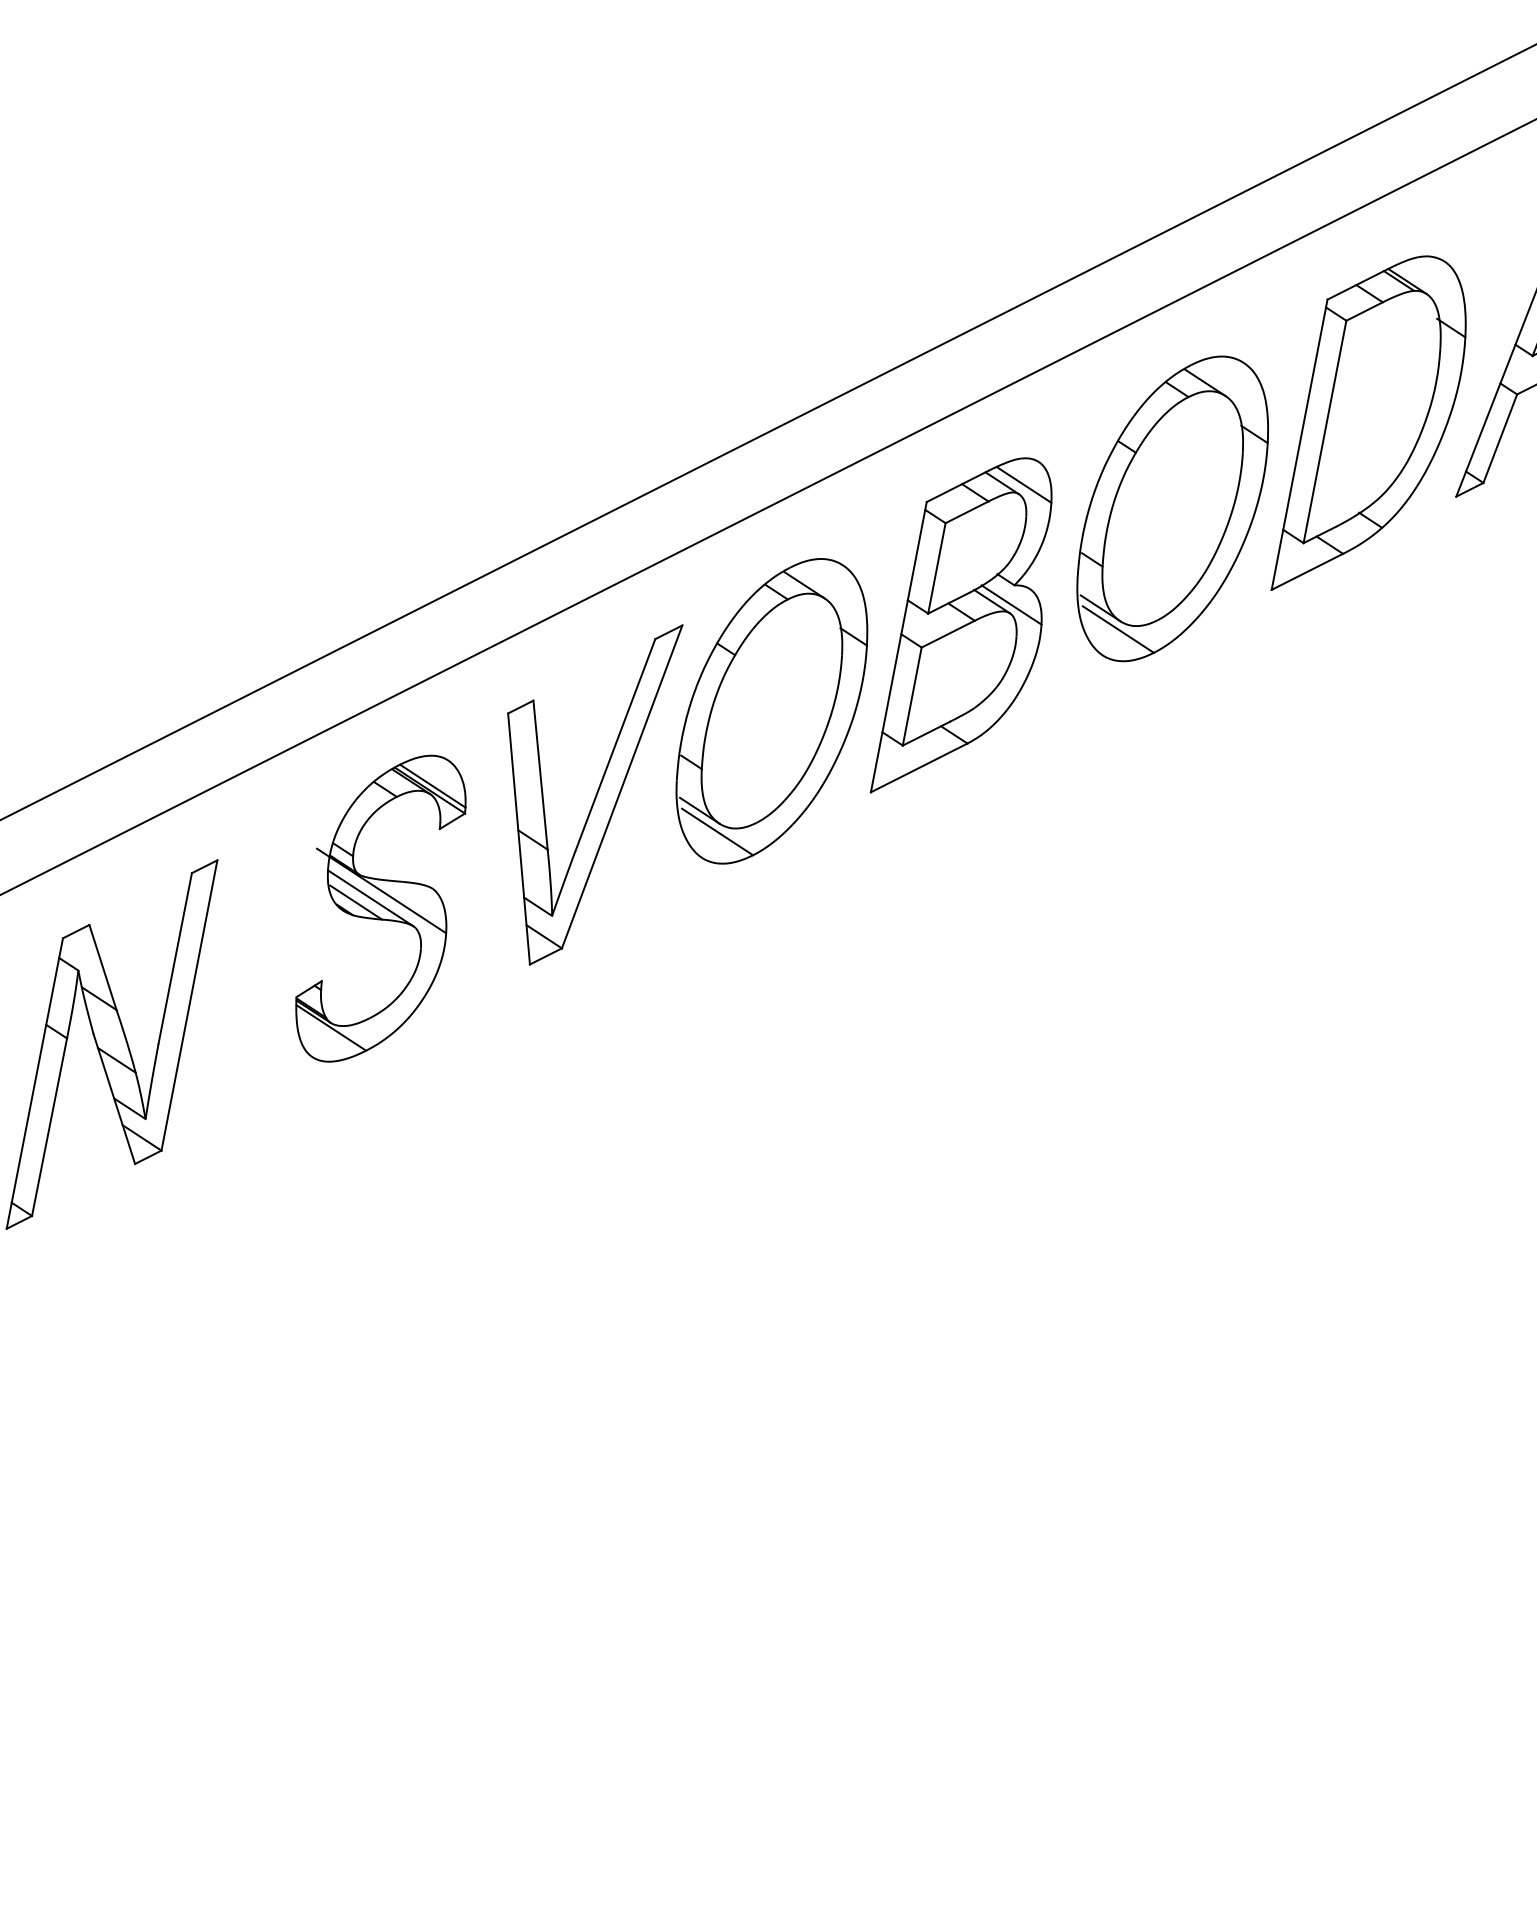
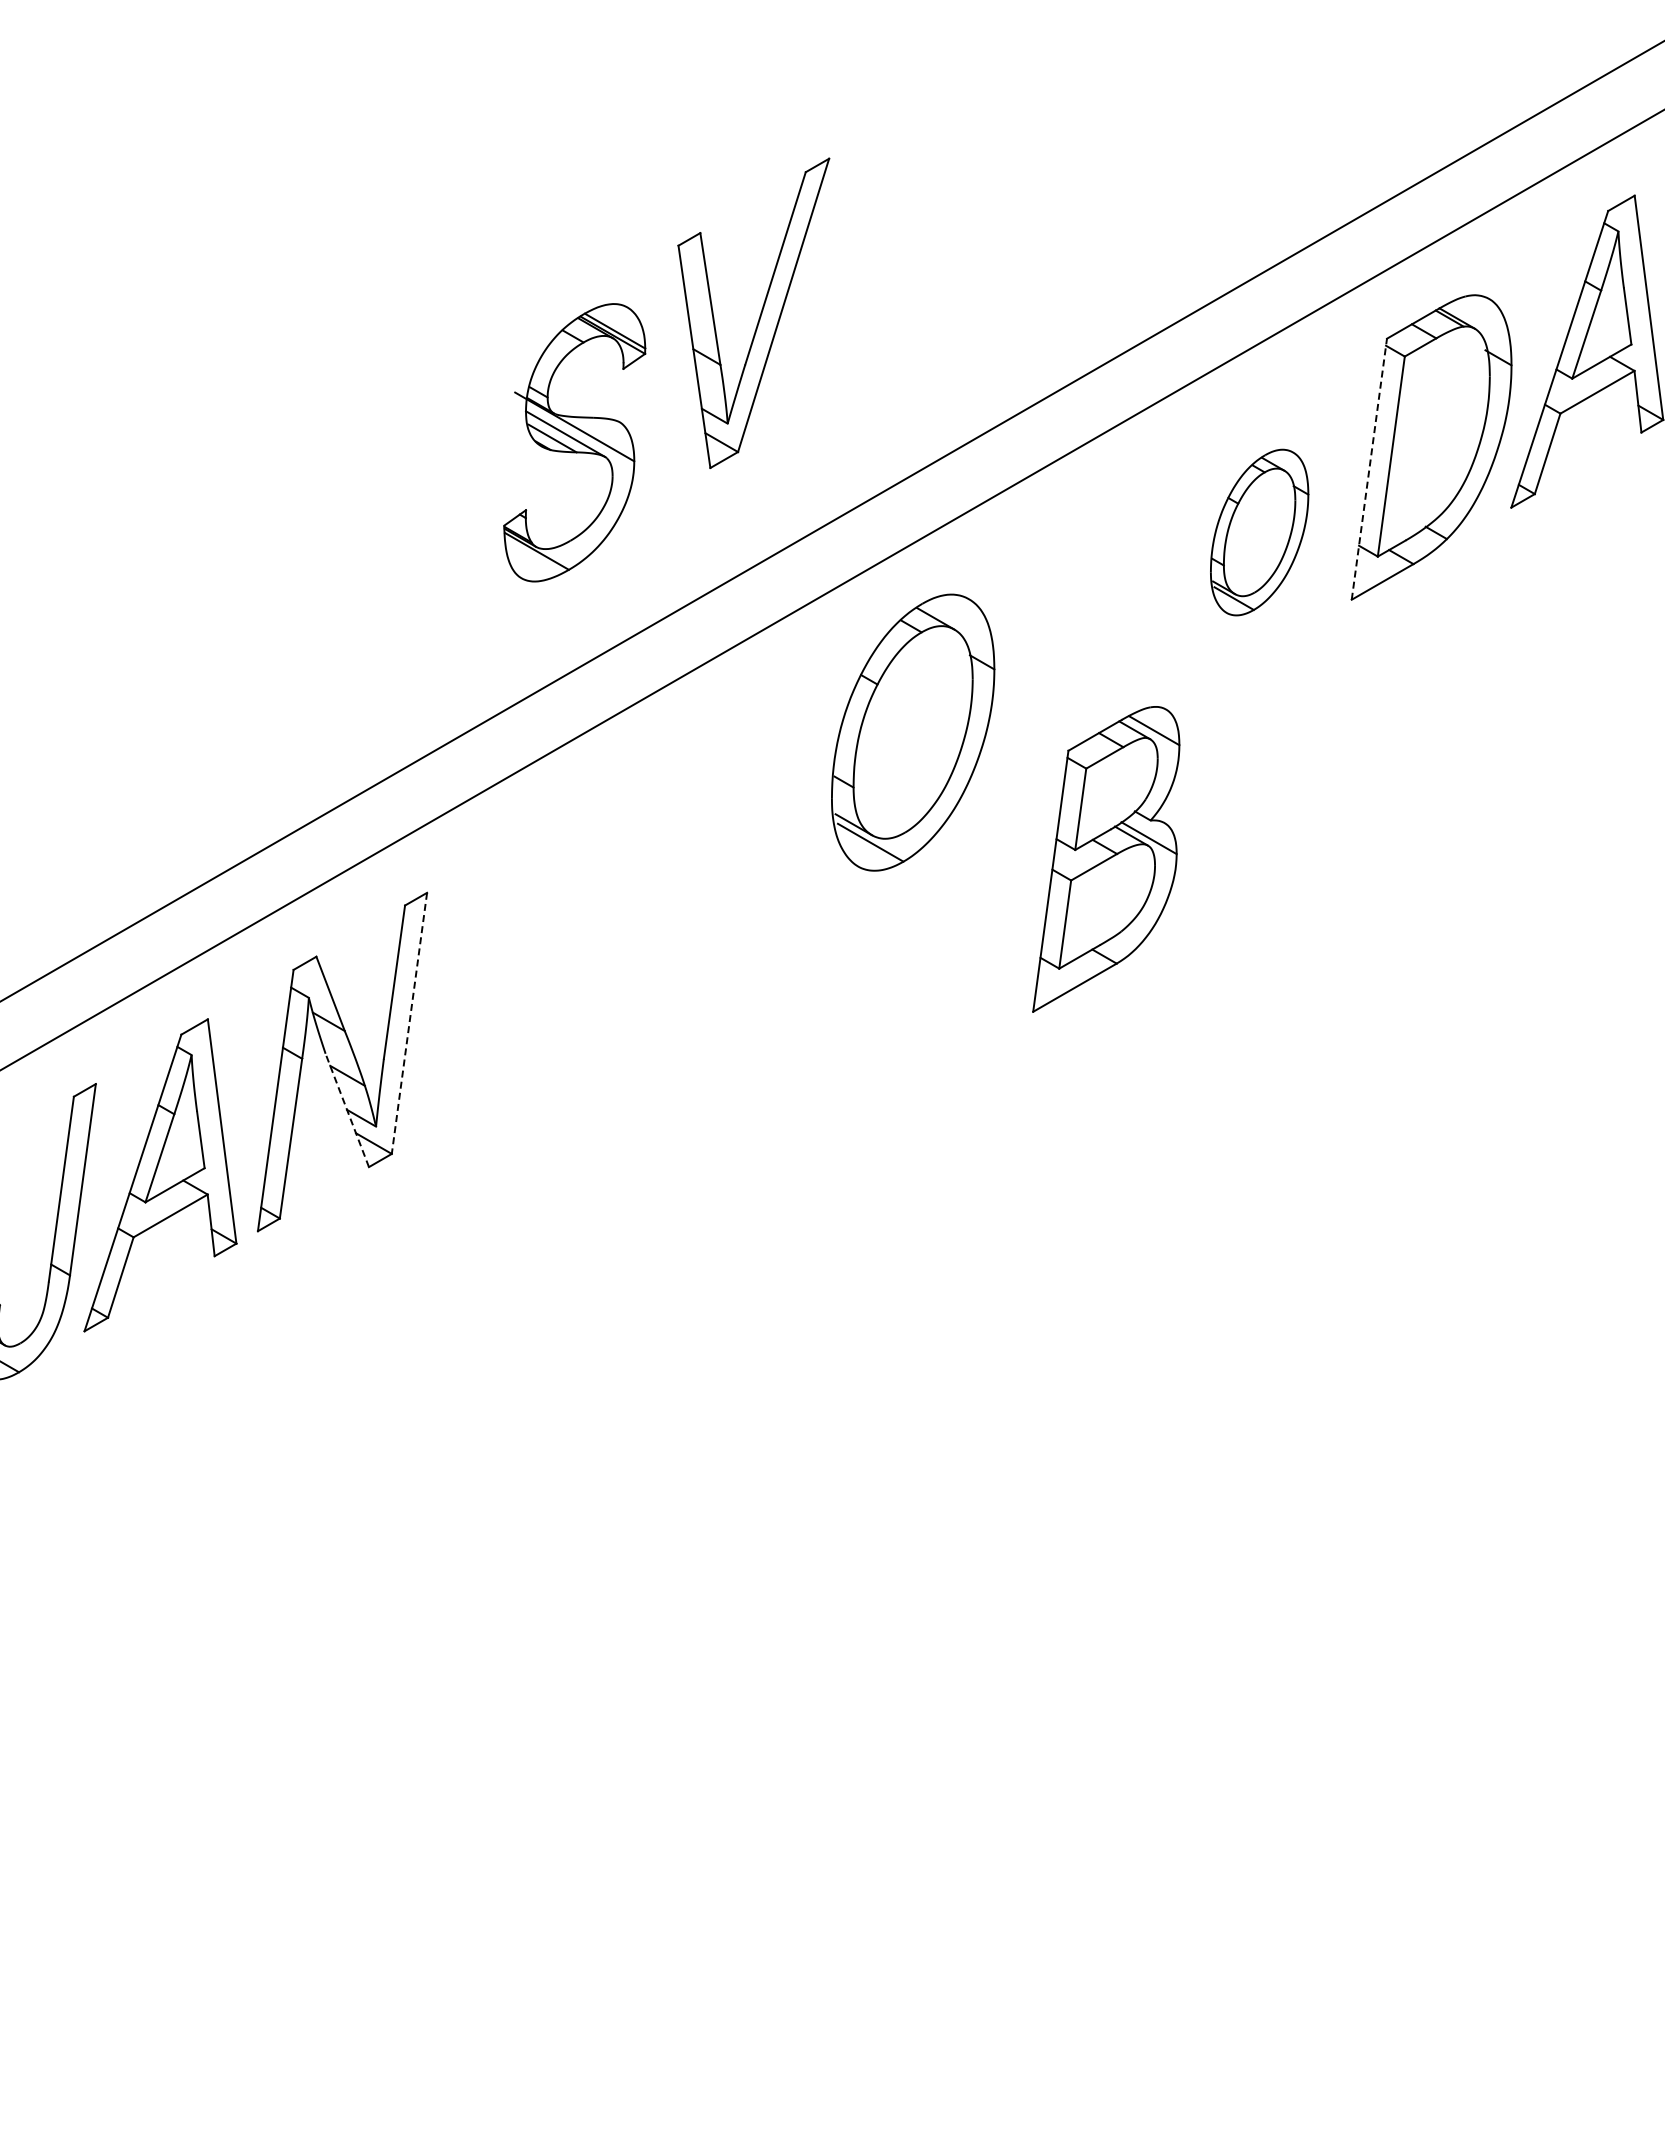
line: (1299, 445) -> (1369, 469), solid -> dashed
part: (1172, 508) -> (1259, 532), size x0.6
part: (962, 626) -> (1106, 859), moved
part: (594, 796) -> (759, 315), moved
part: (380, 908) -> (574, 442), moved
line: (189, 1005) -> (409, 1023), solid -> dashed
line: (114, 1099) -> (347, 1110), solid -> dashed

